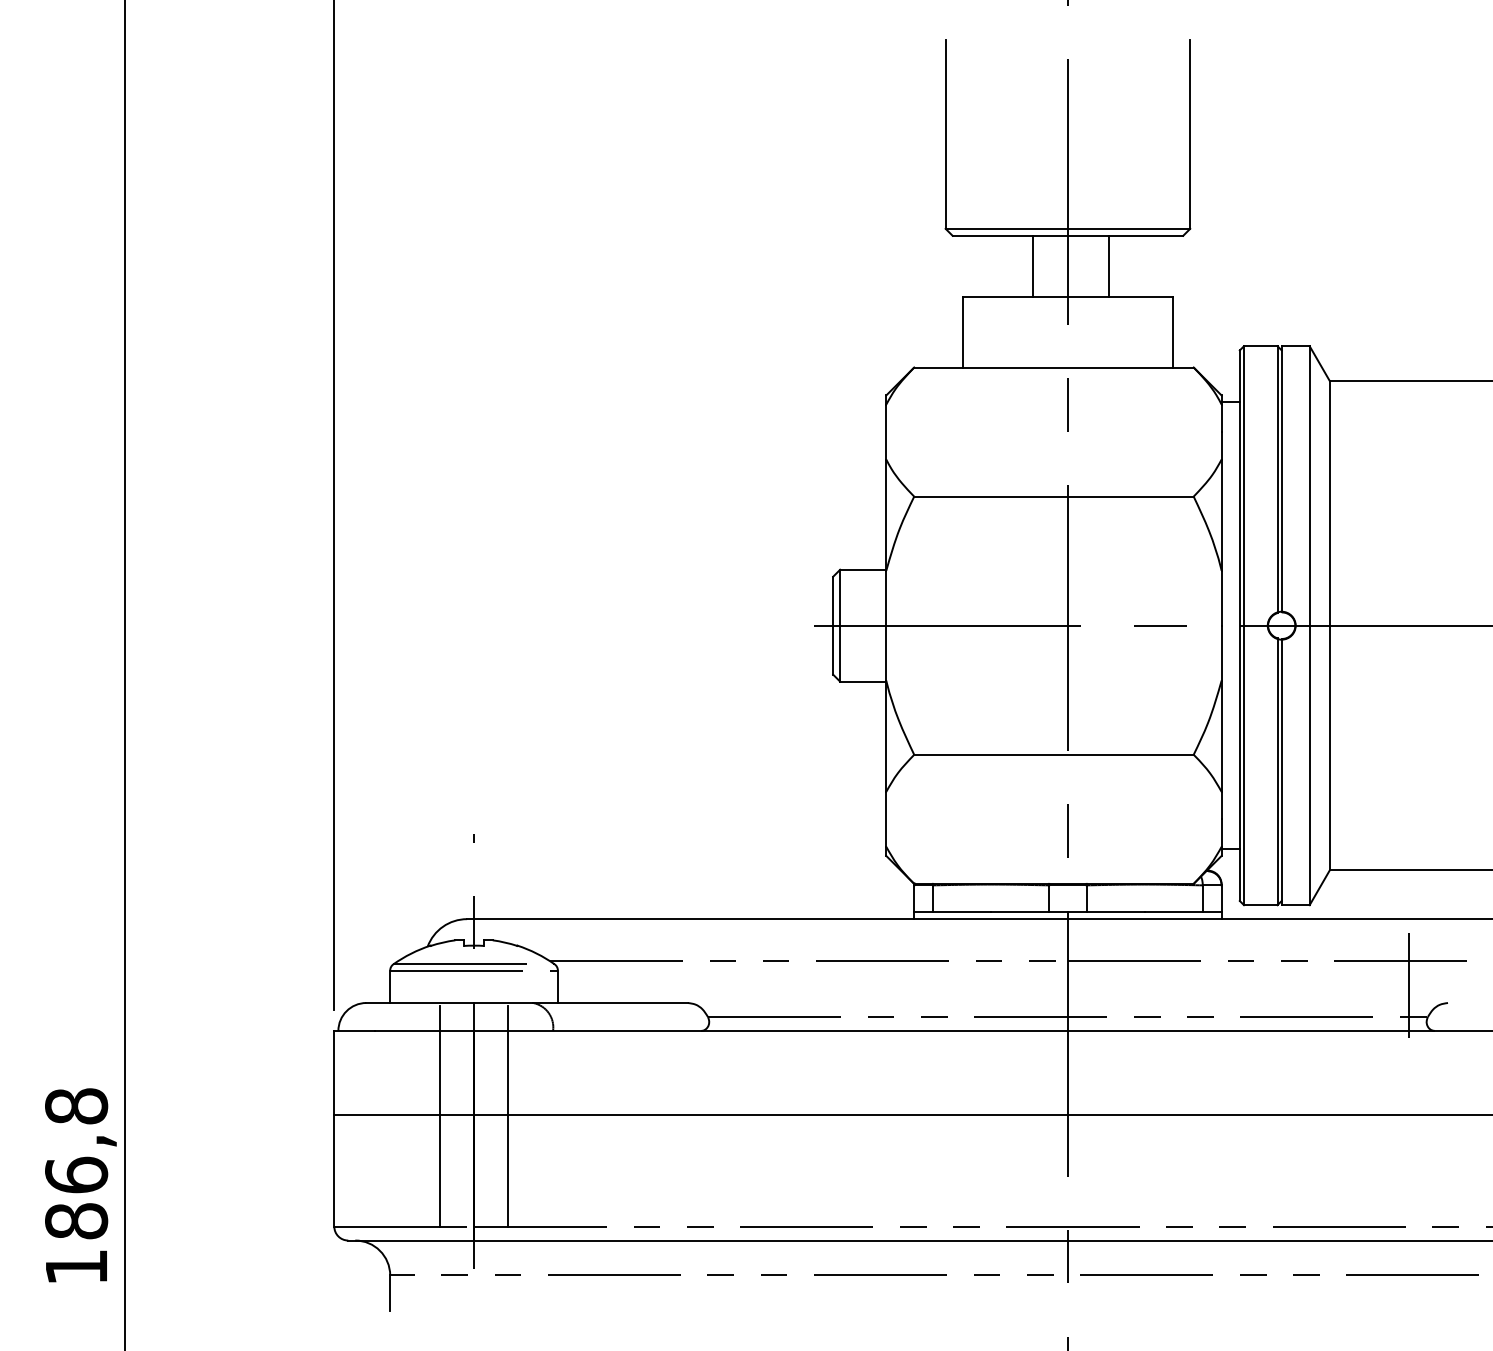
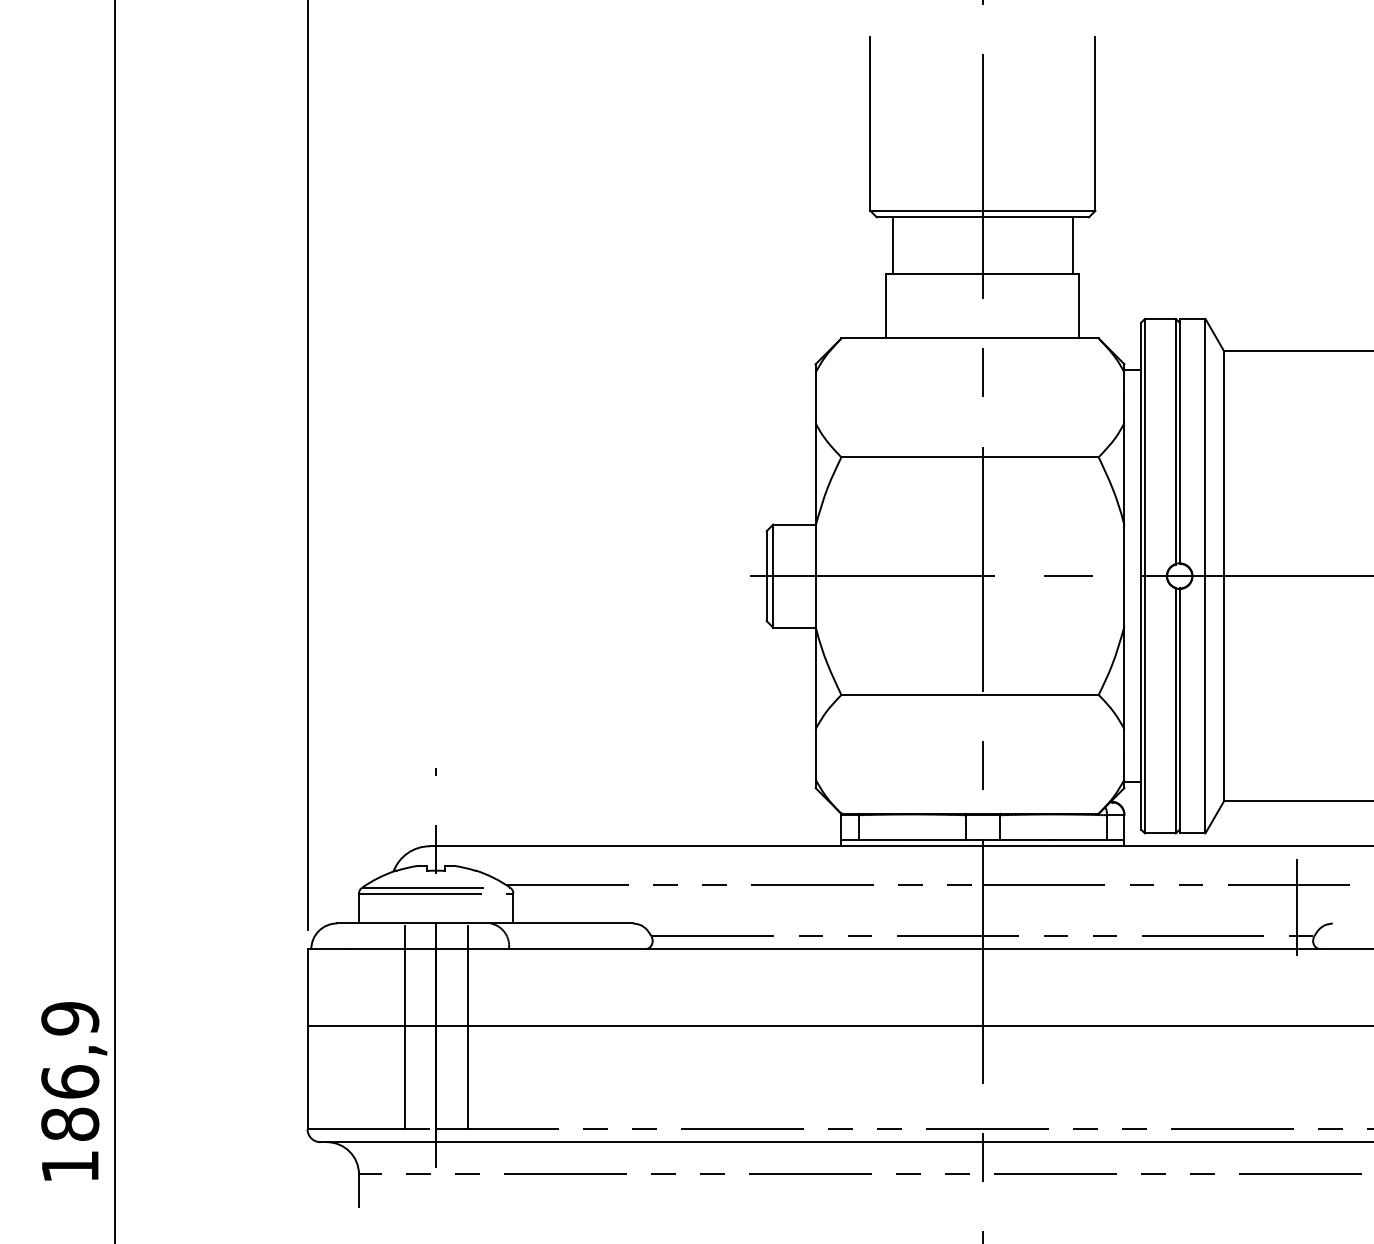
line: (1032, 266) -> (892, 245), moved
line: (1108, 266) -> (1072, 245), moved
text: (76, 1106) -> (70, 1018), 186,8 -> 186,9

